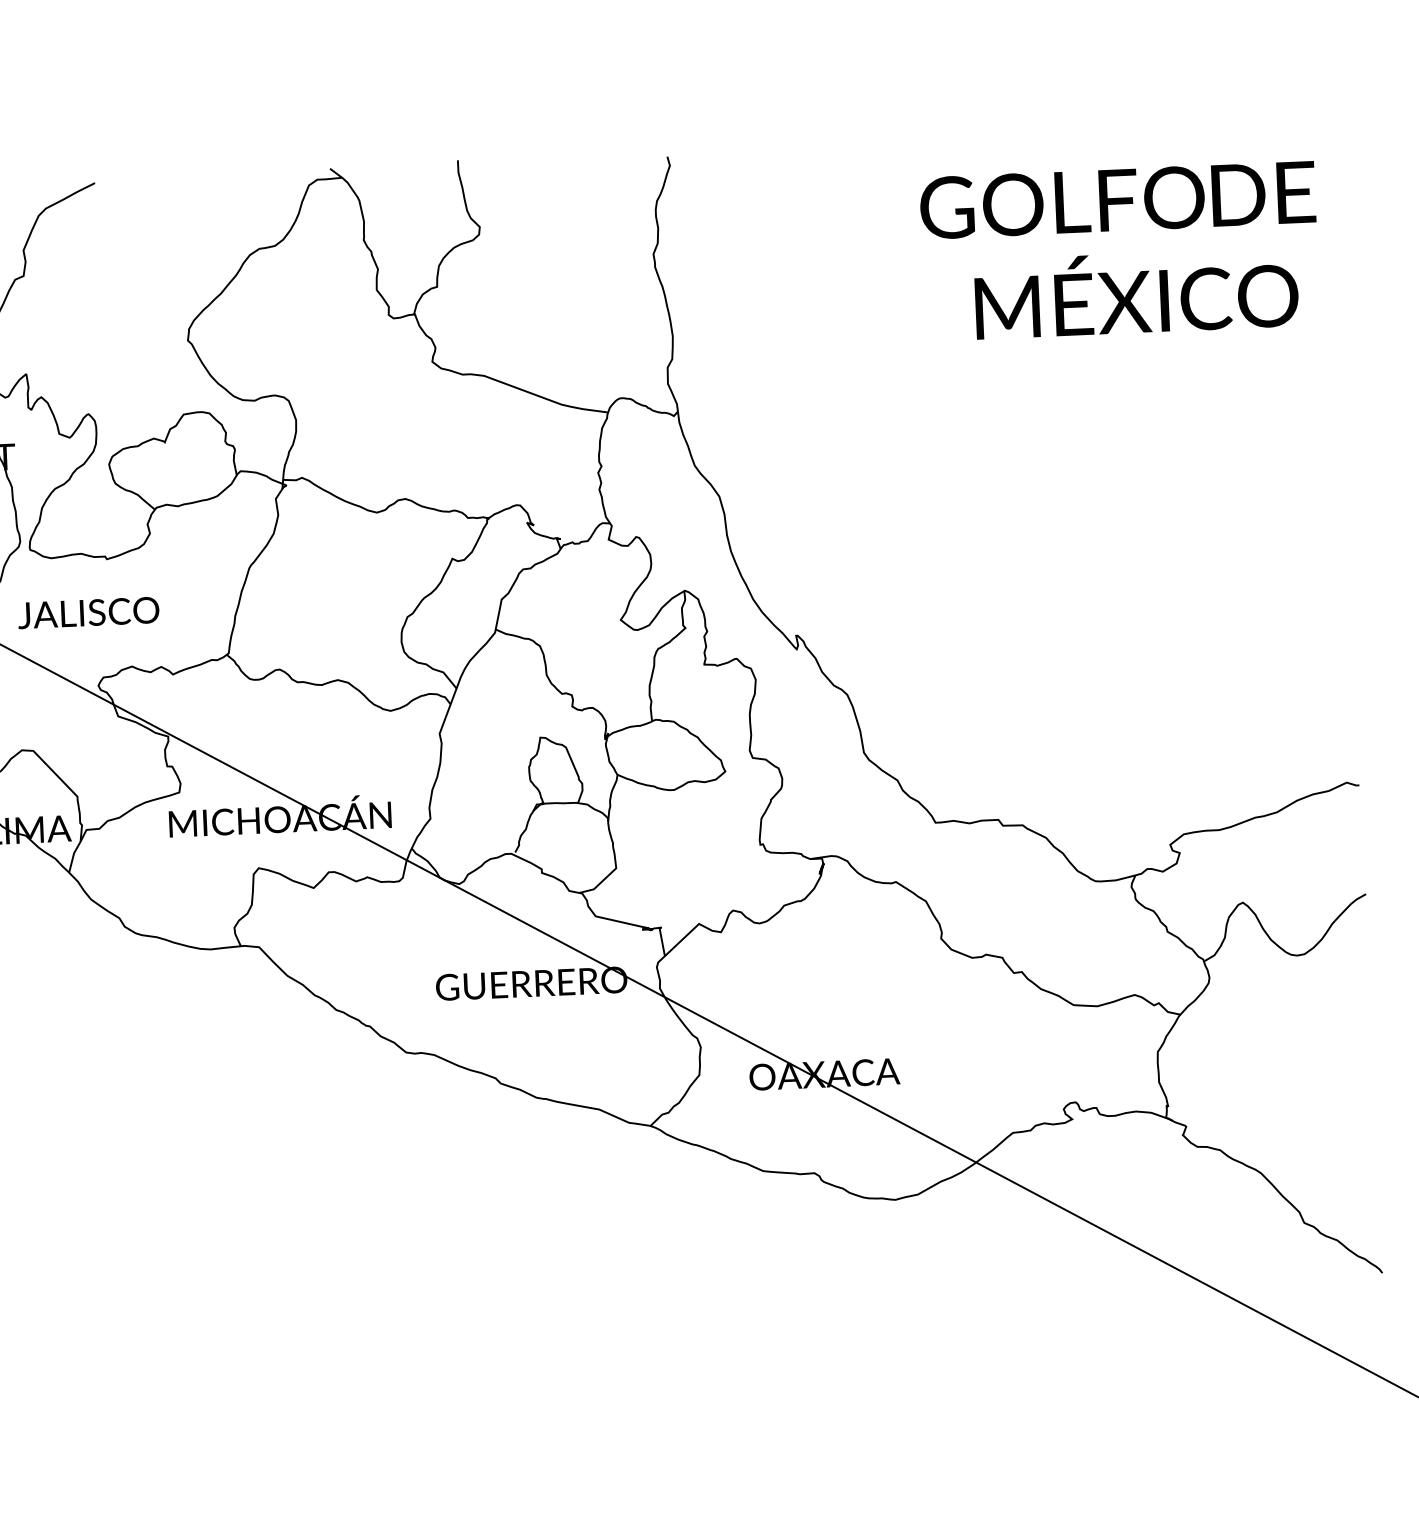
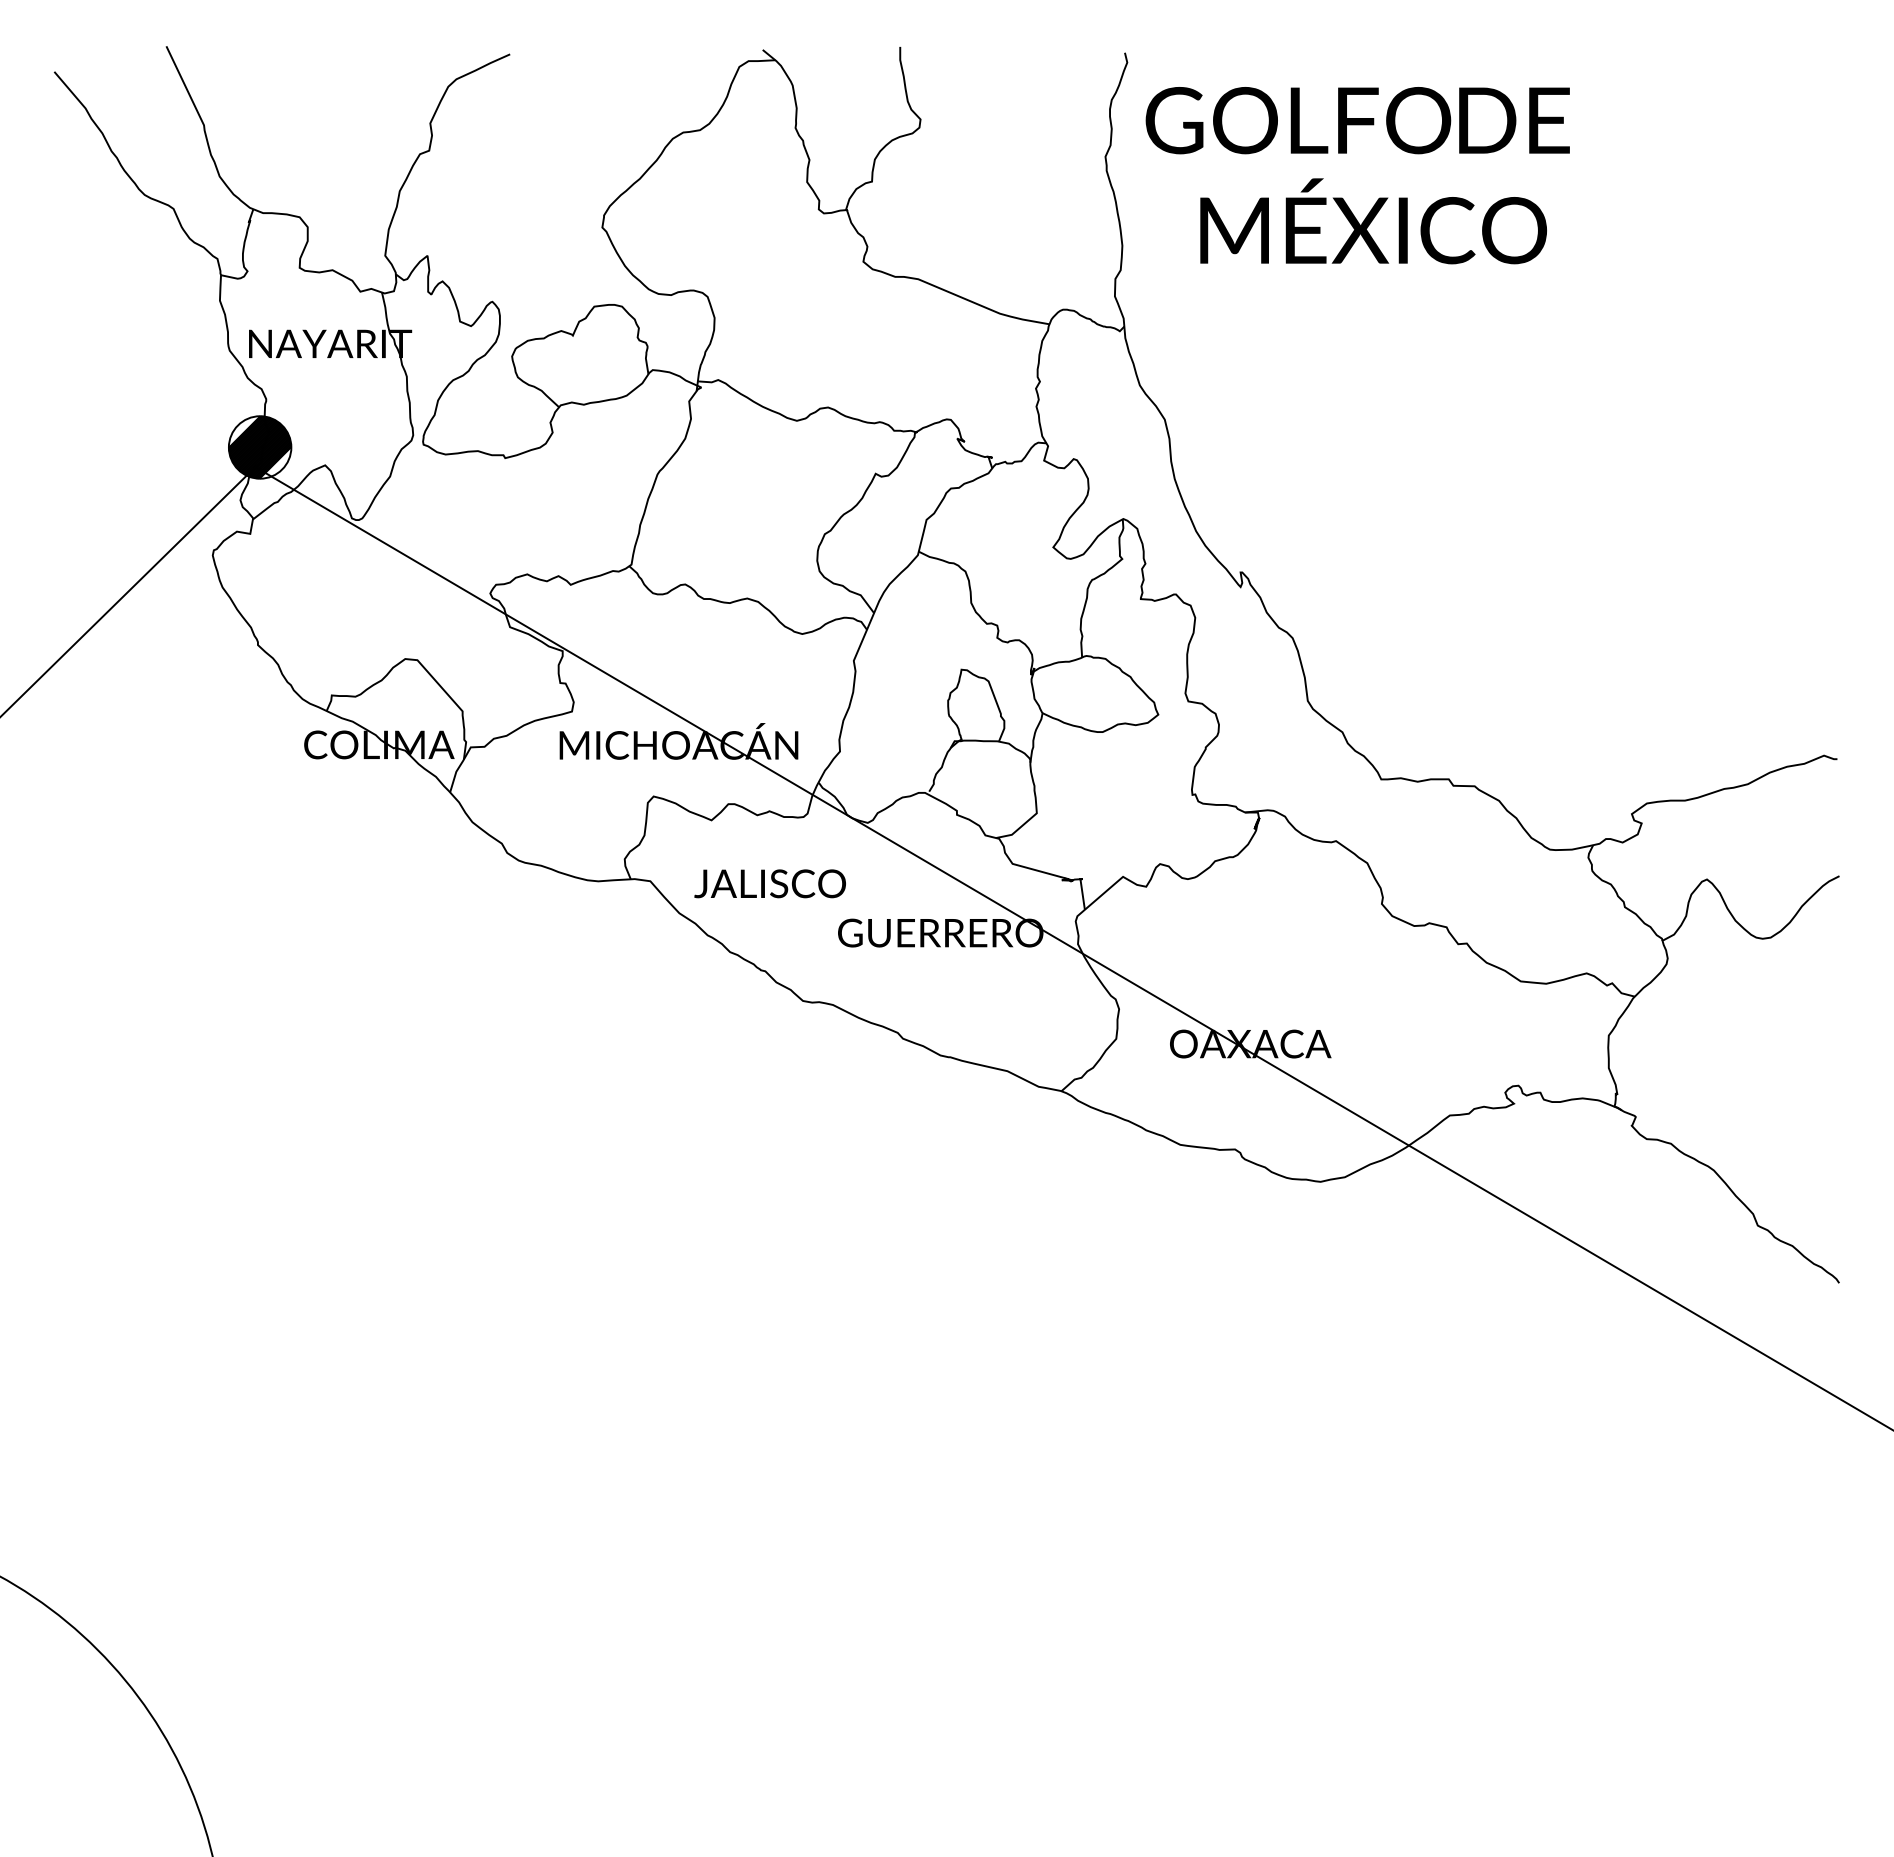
text: (1119, 251) -> (1357, 175), moved
text: (88, 612) -> (769, 883), moved

